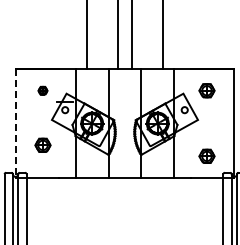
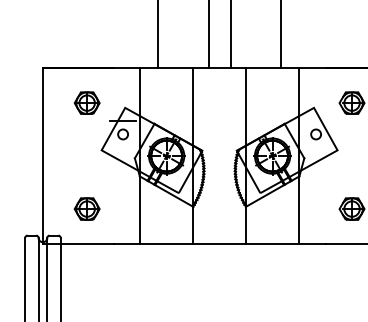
part: (42, 90) -> (86, 102), size x1.67
line: (15, 123) -> (42, 156), dashed -> solid
part: (42, 144) -> (86, 207), moved

